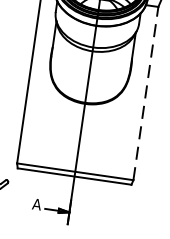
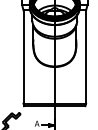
line: (146, 92) -> (86, 56), dashed -> solid

